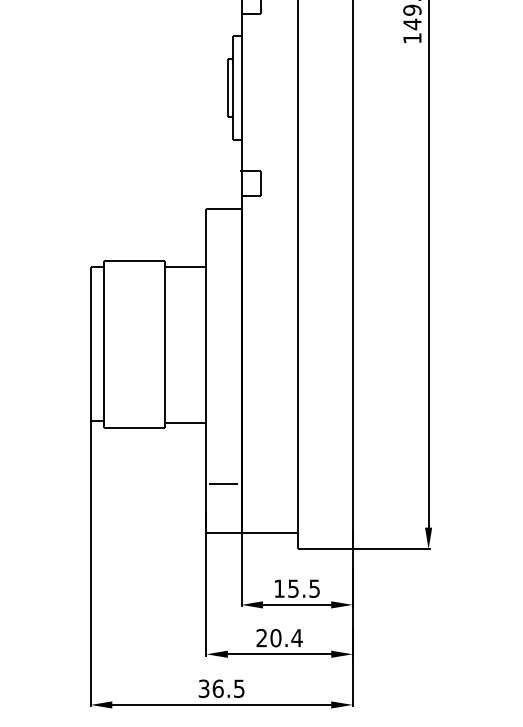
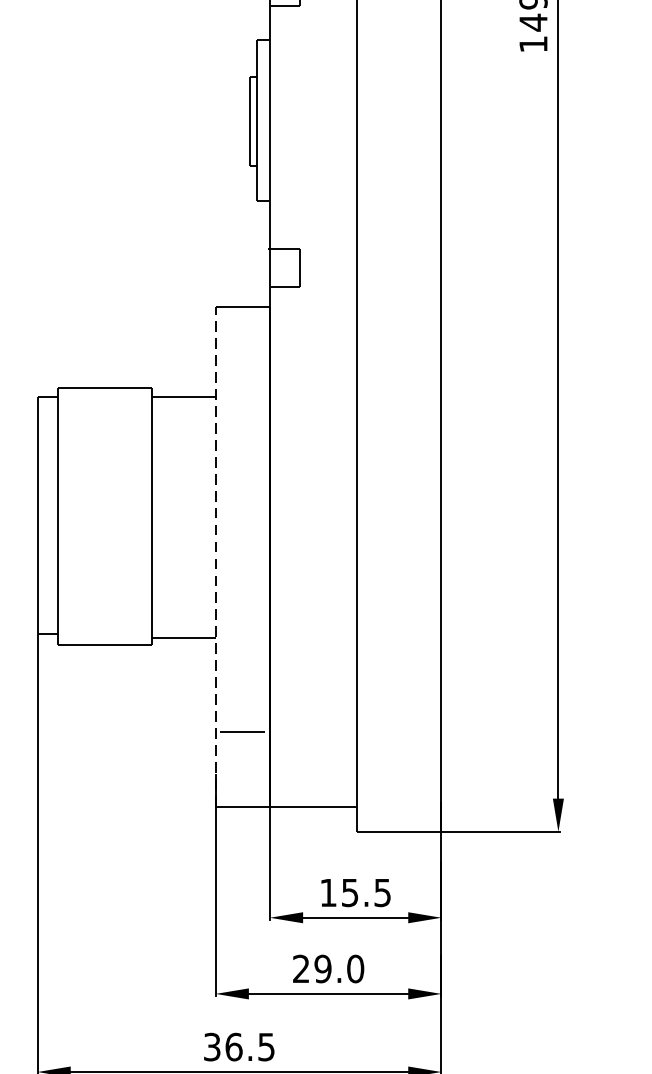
line: (206, 370) -> (215, 556), solid -> dashed
text: (286, 637) -> (339, 968), 20.4 -> 29.0

